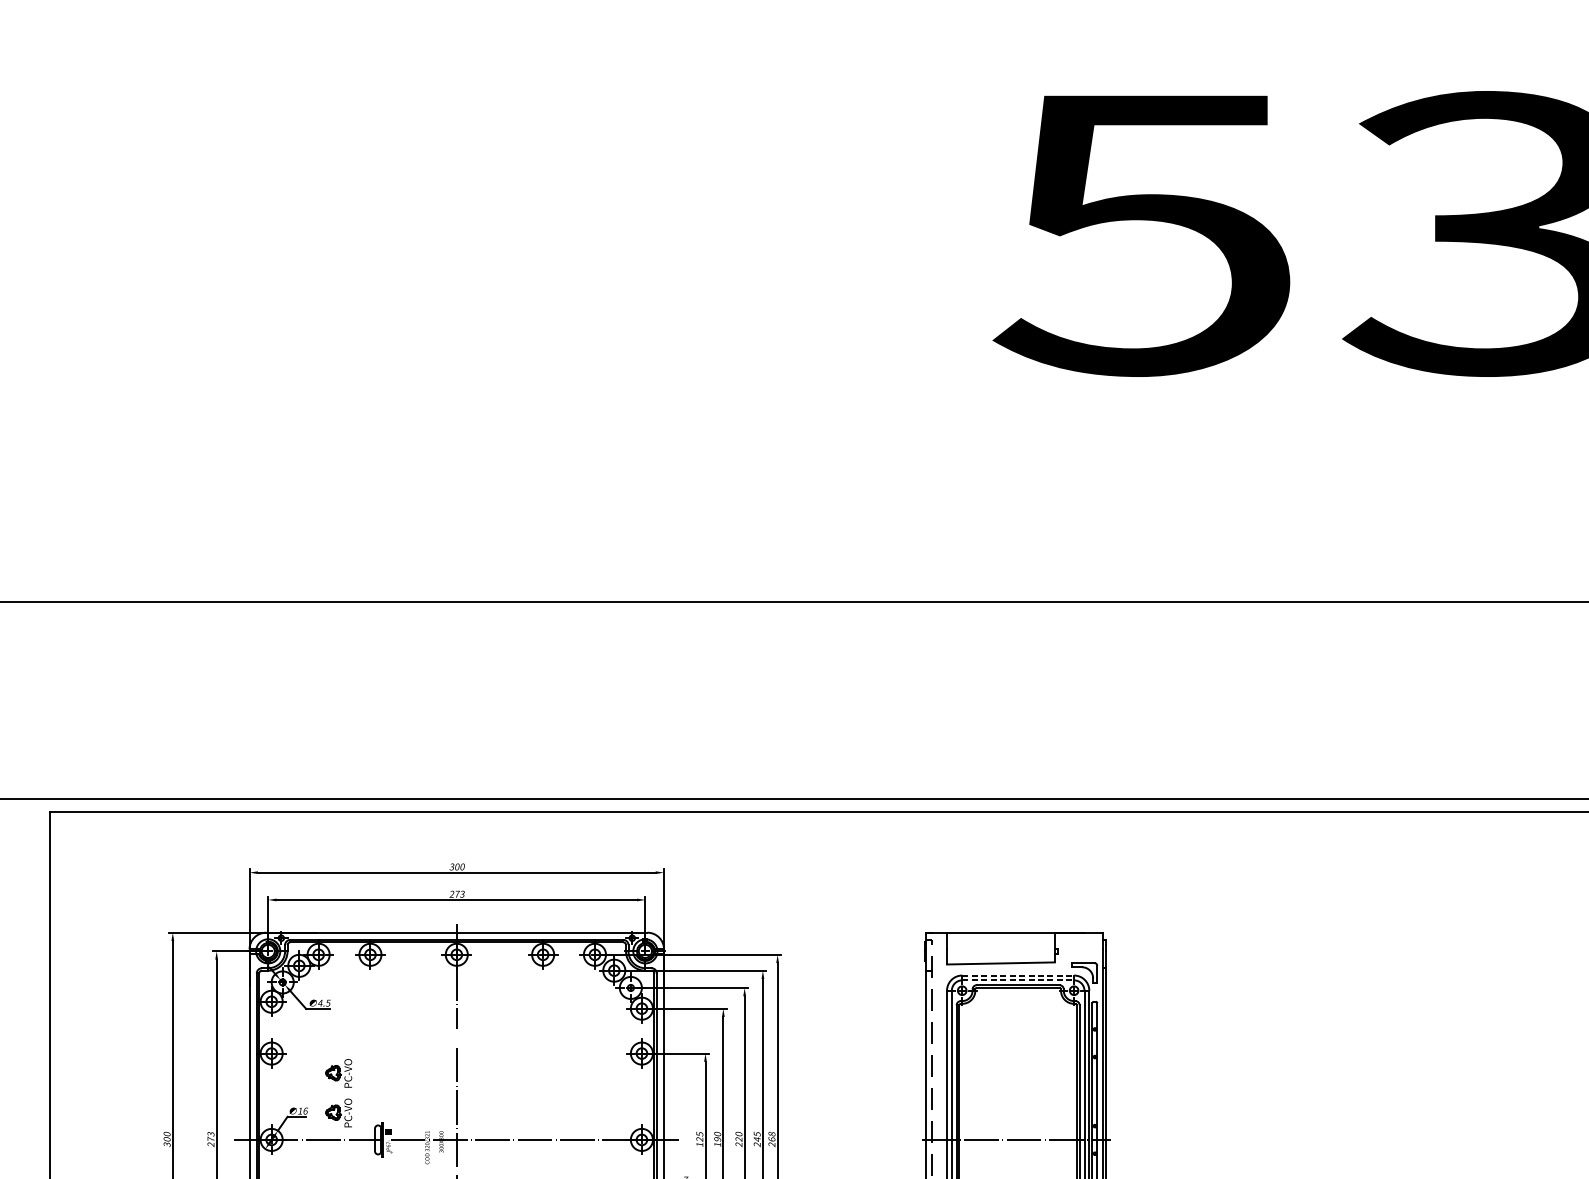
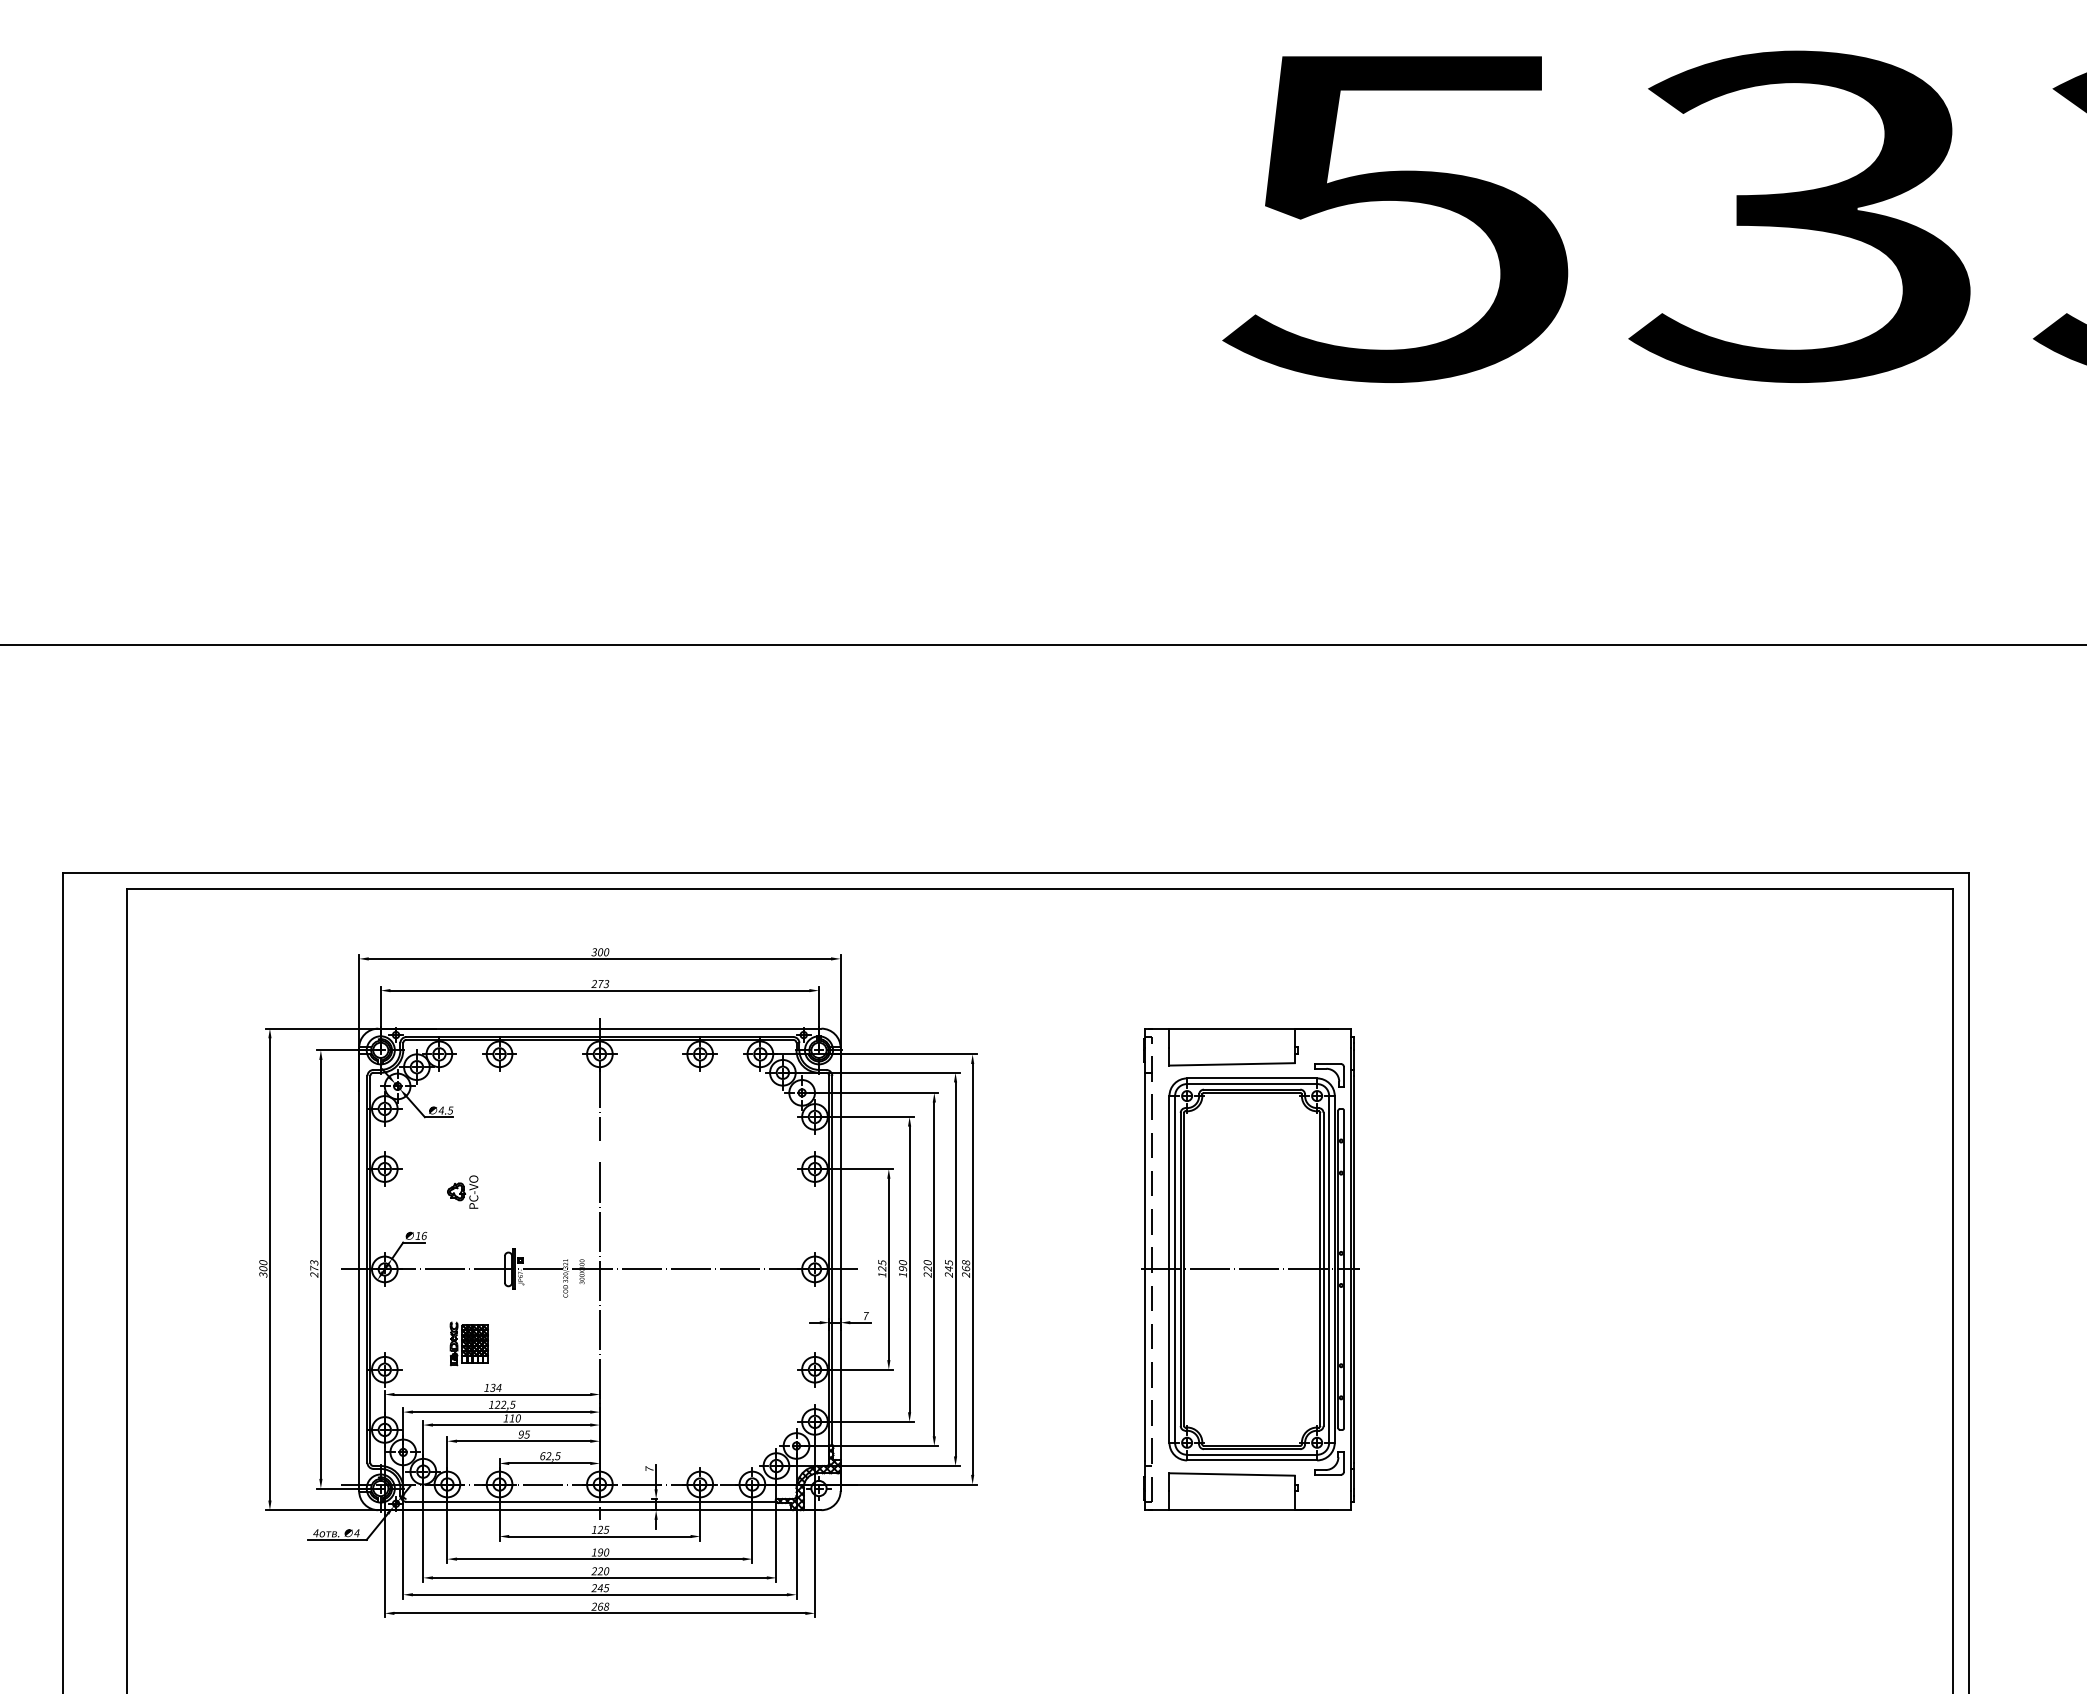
line: (1018, 975) -> (1252, 1078), dashed -> solid
line: (1018, 980) -> (1252, 1084), dashed -> solid
part: (338, 1112) -> (462, 1237), removed

